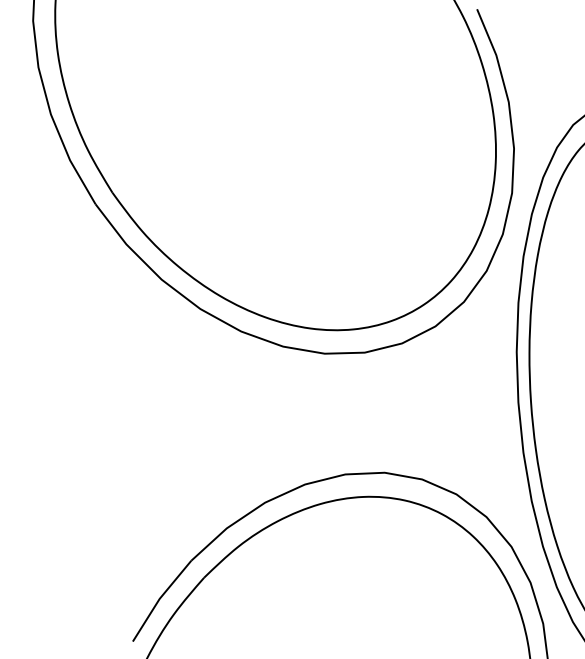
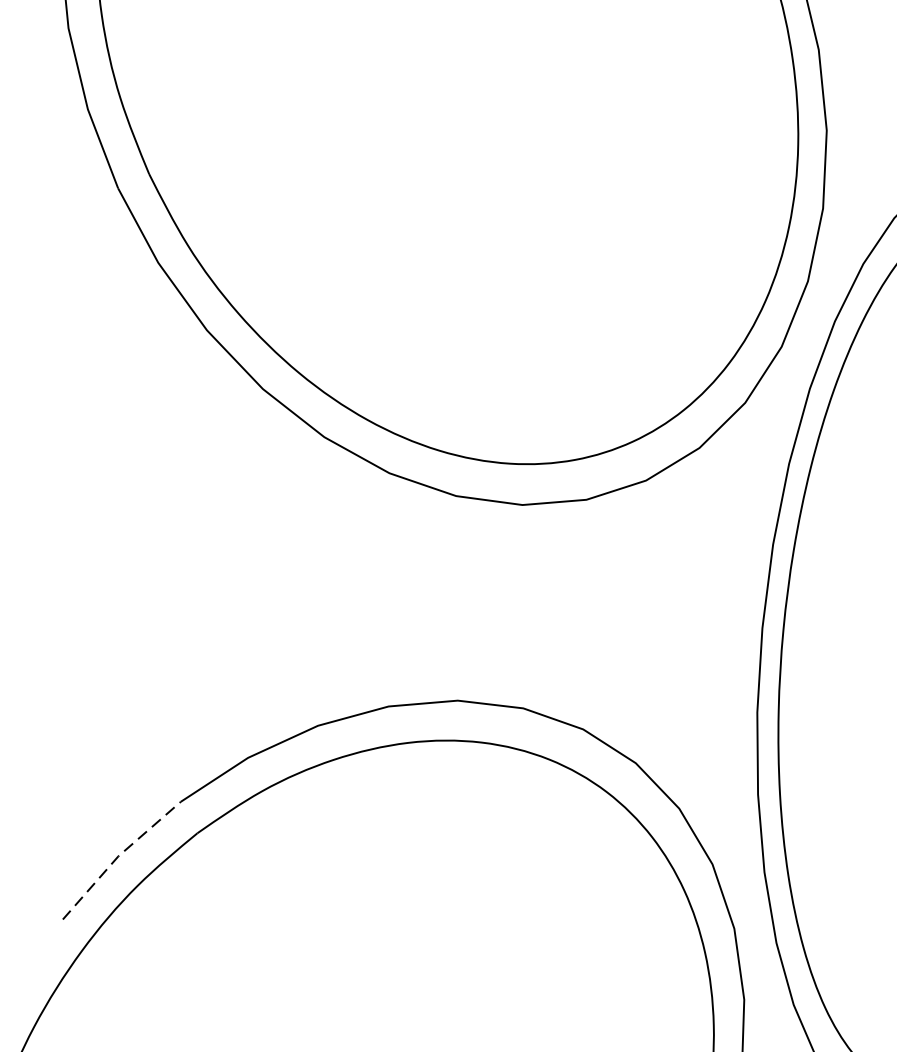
line: (159, 598) -> (118, 855), solid -> dashed

